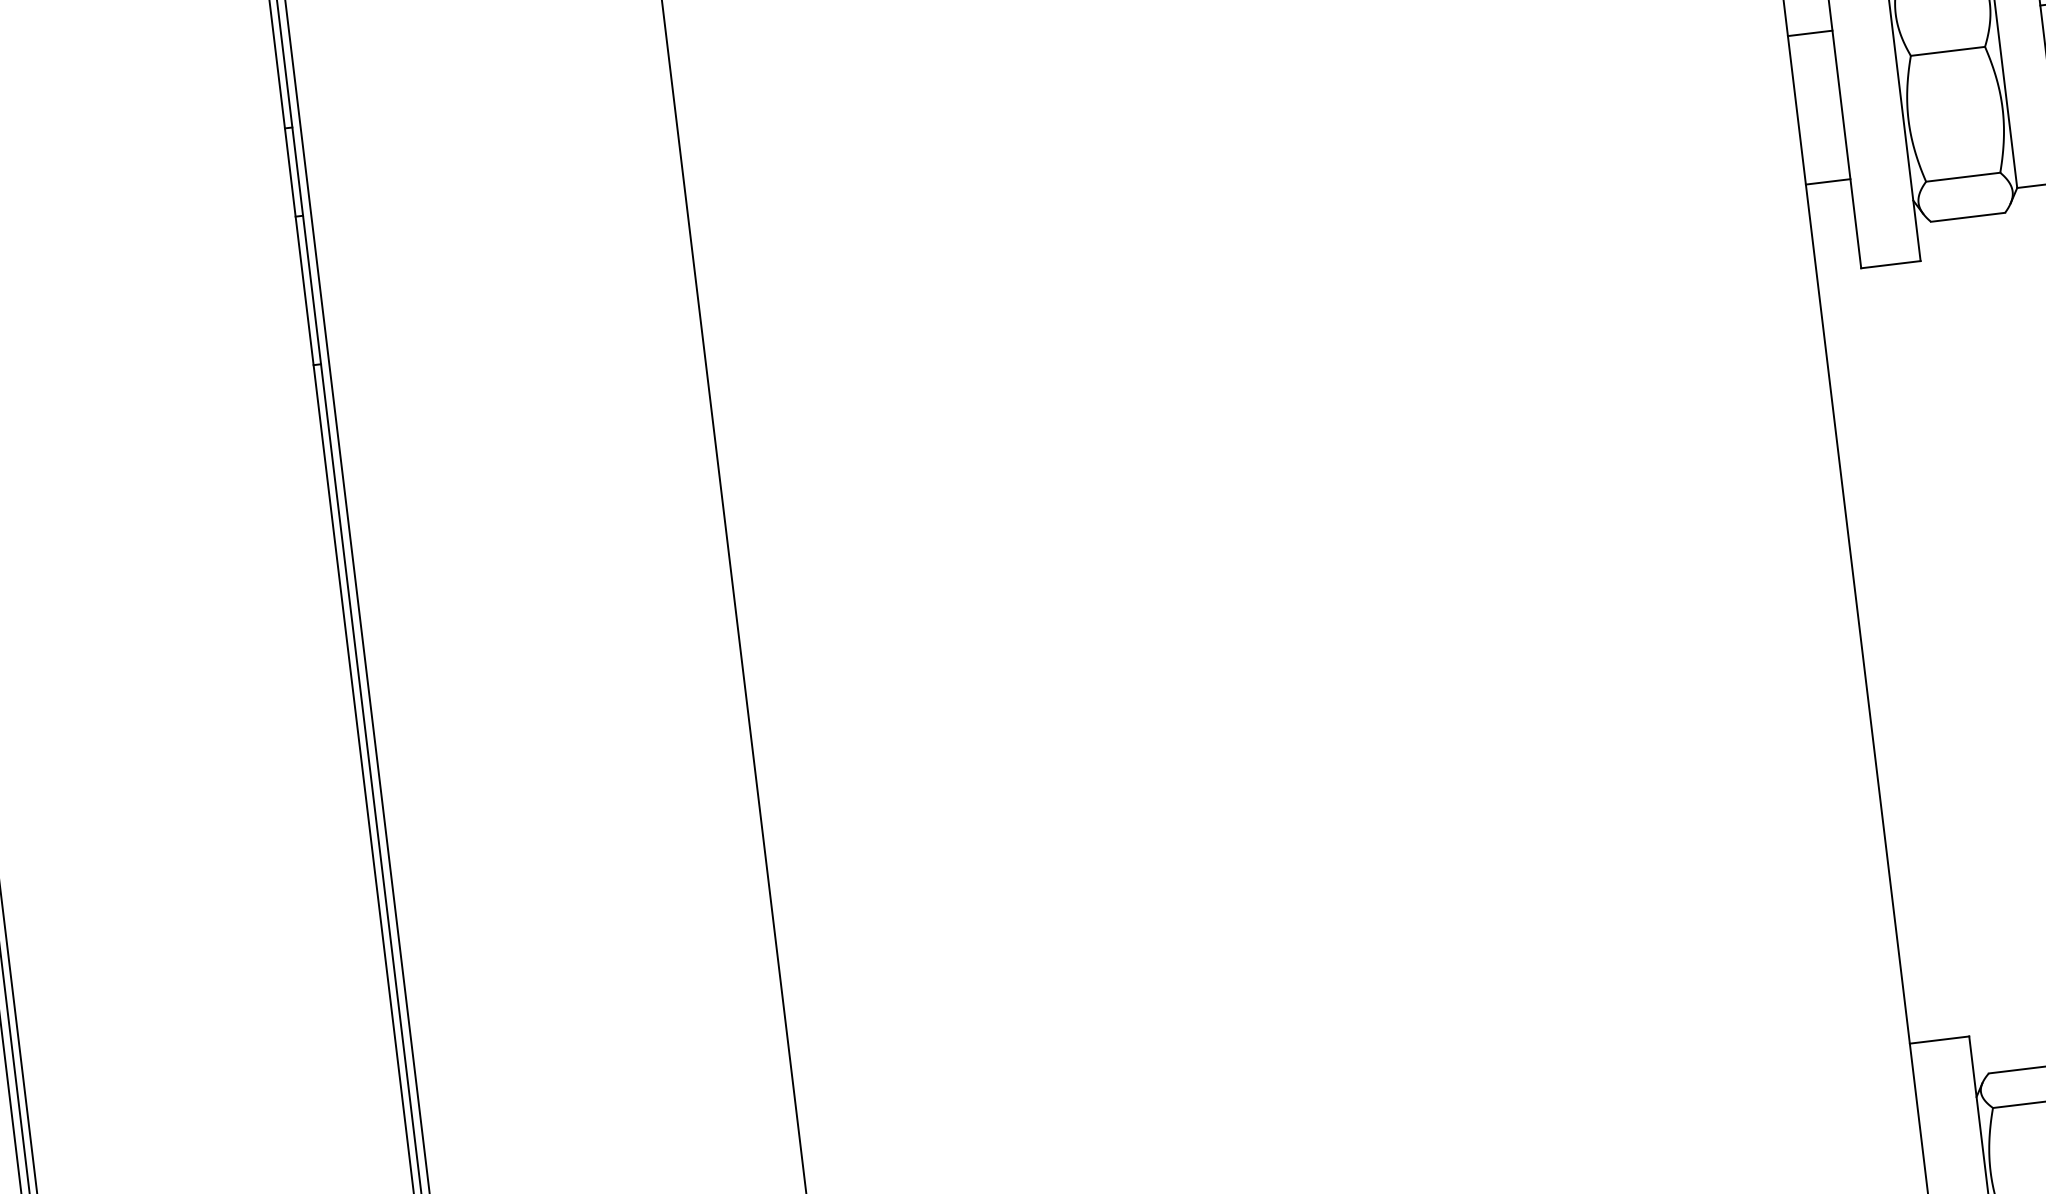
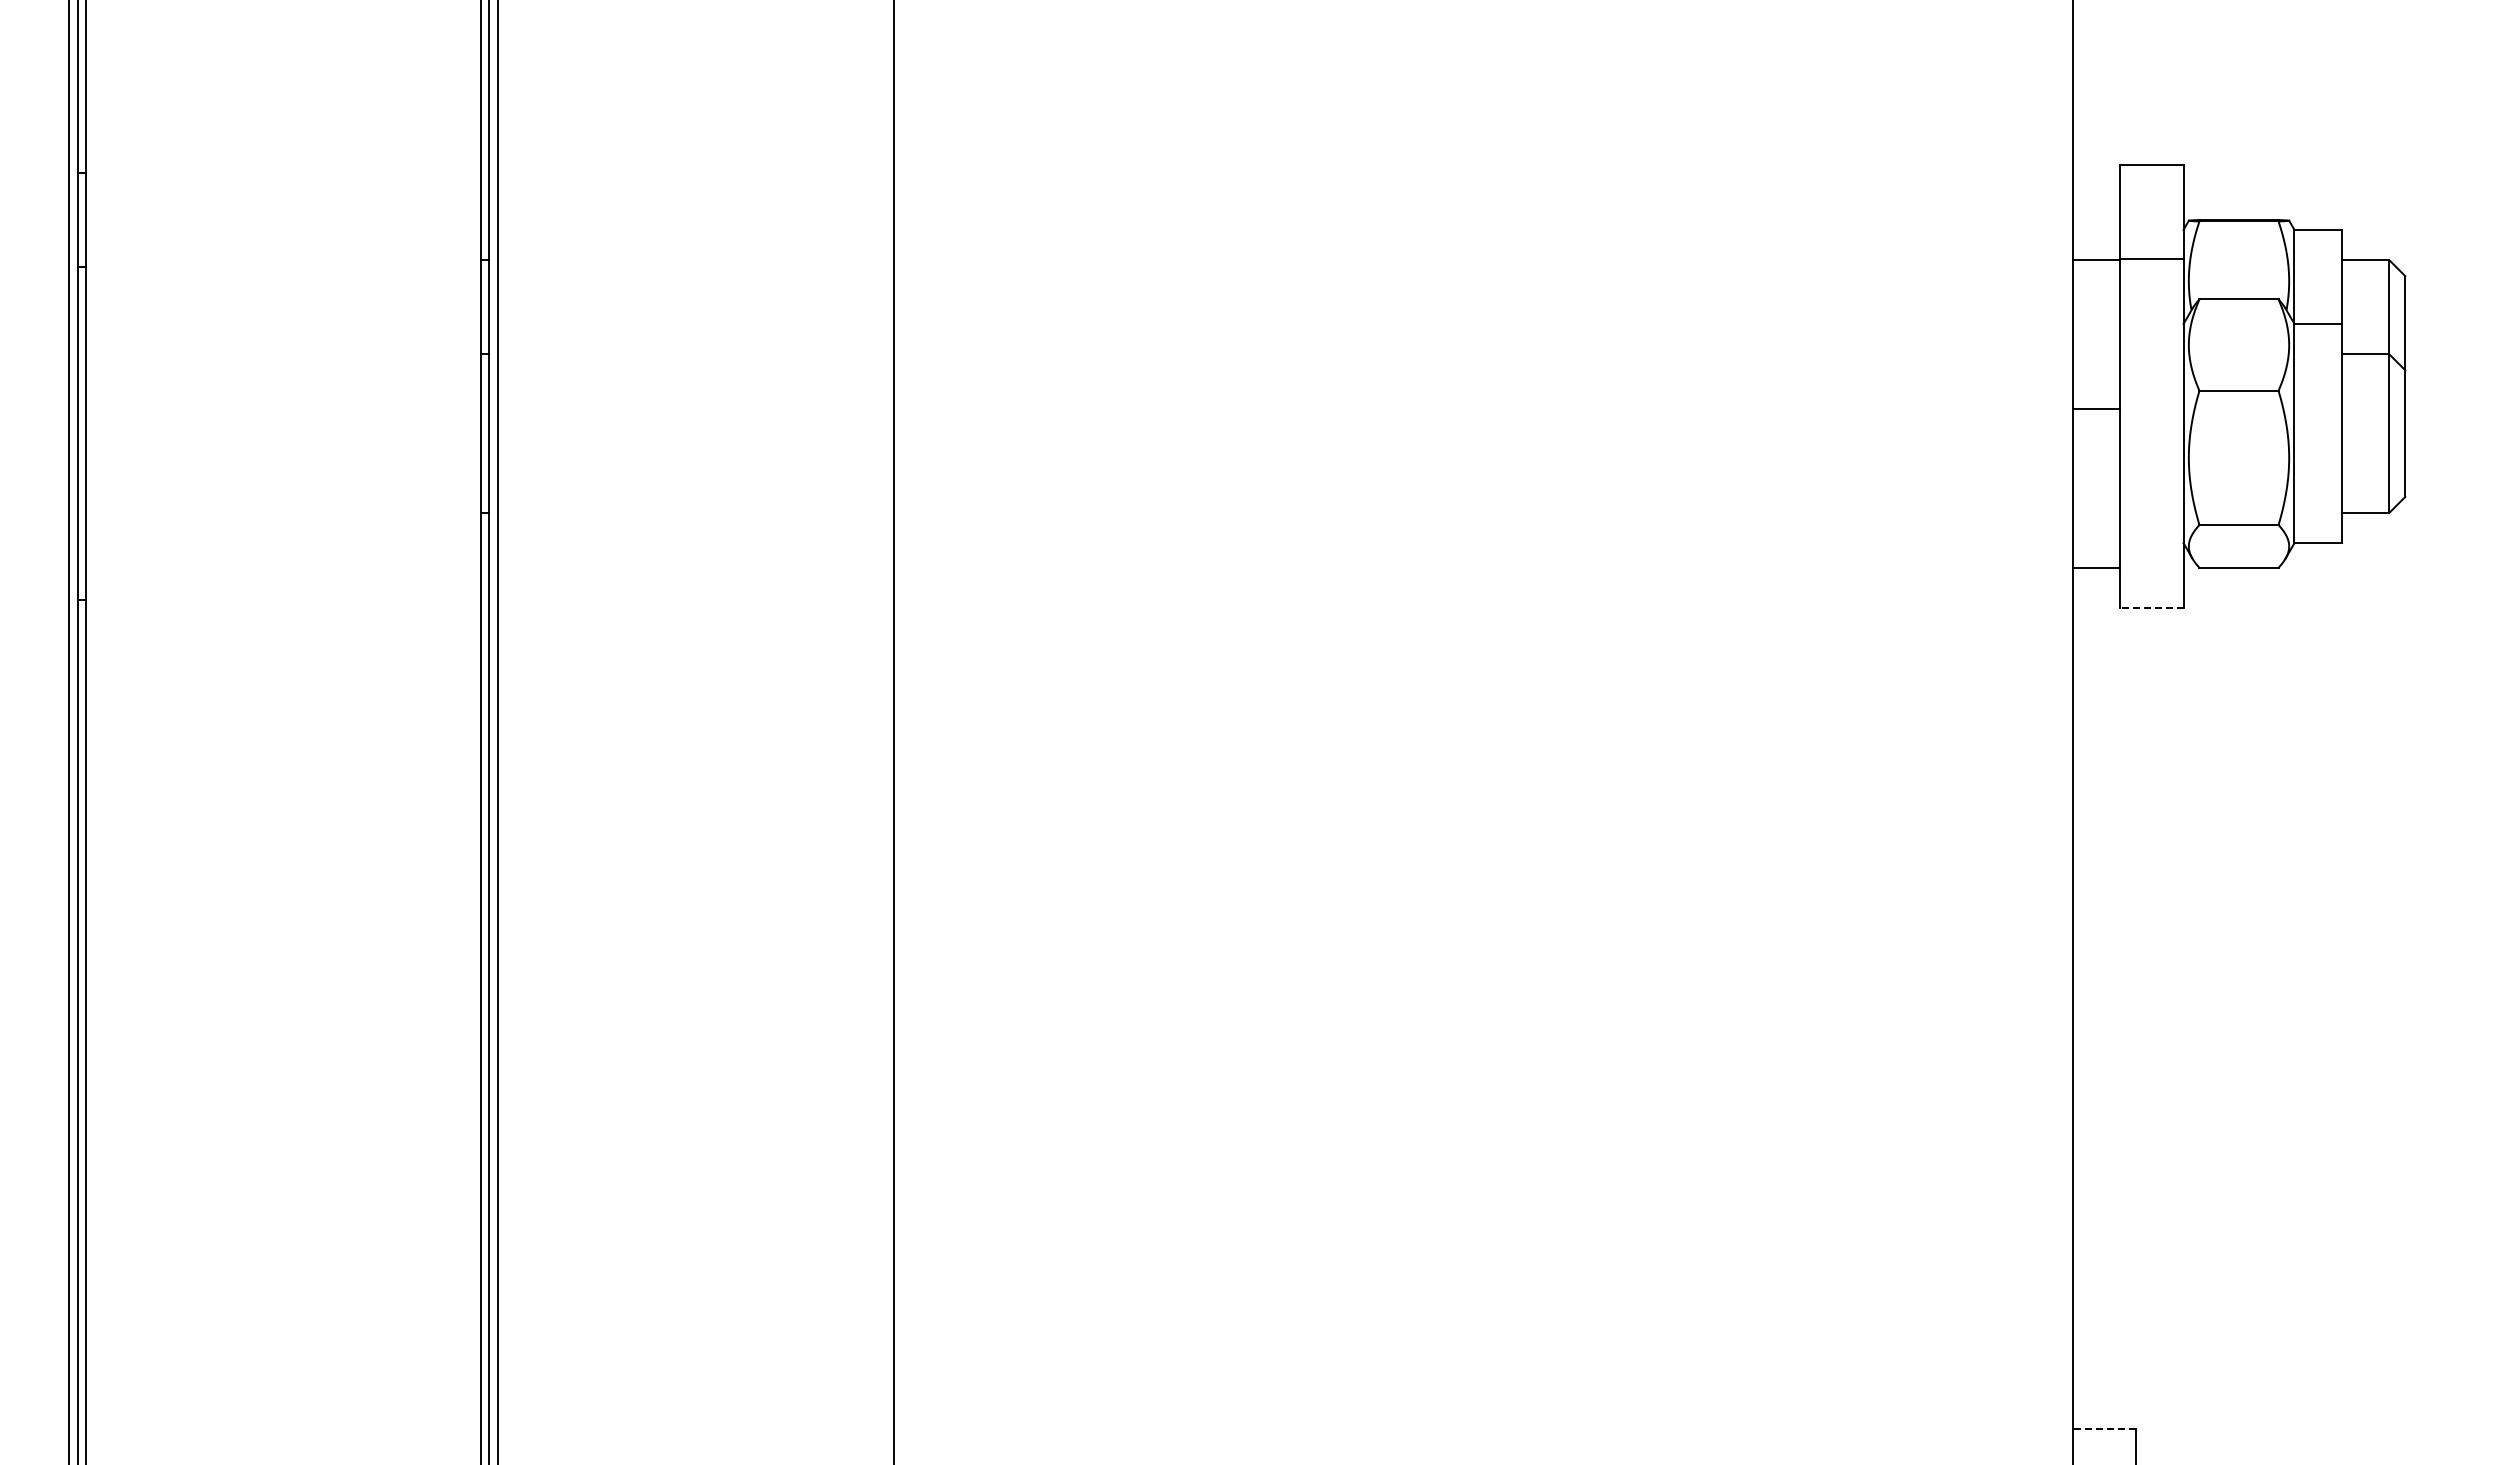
line: (1810, 33) -> (2096, 409), moved
line: (1828, 181) -> (2096, 567), moved
line: (1890, 264) -> (2151, 607), solid -> dashed
line: (1939, 1039) -> (2104, 1428), solid -> dashed

